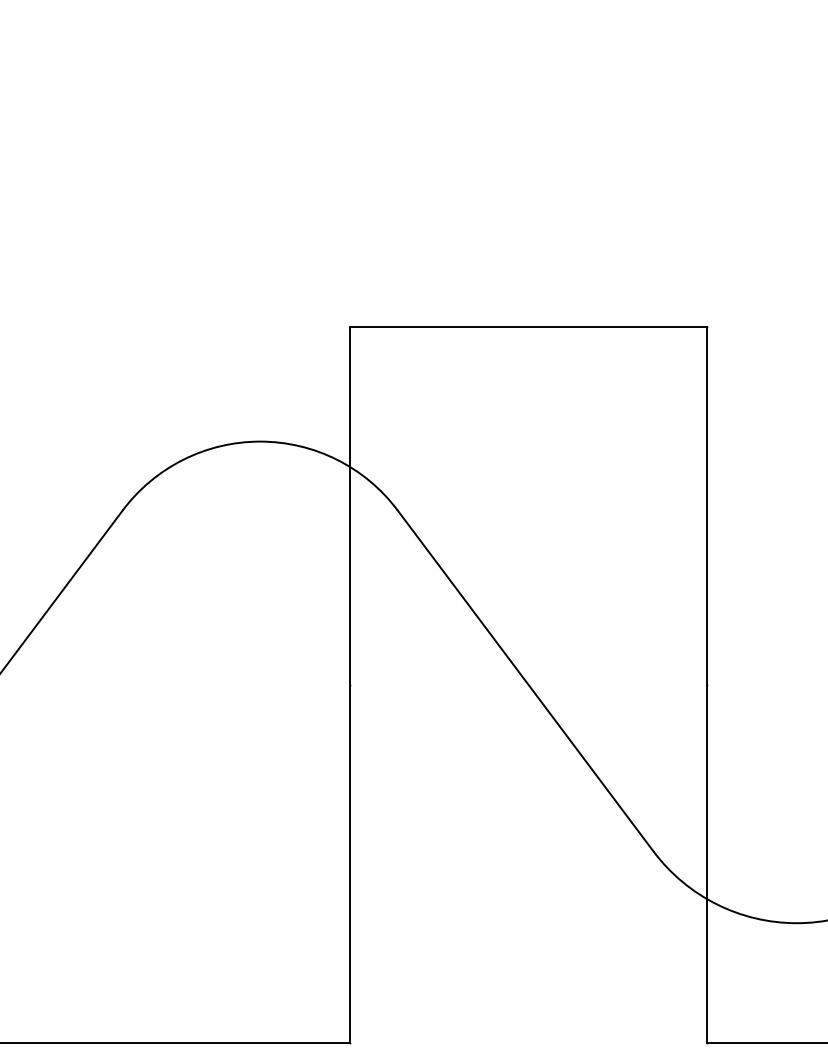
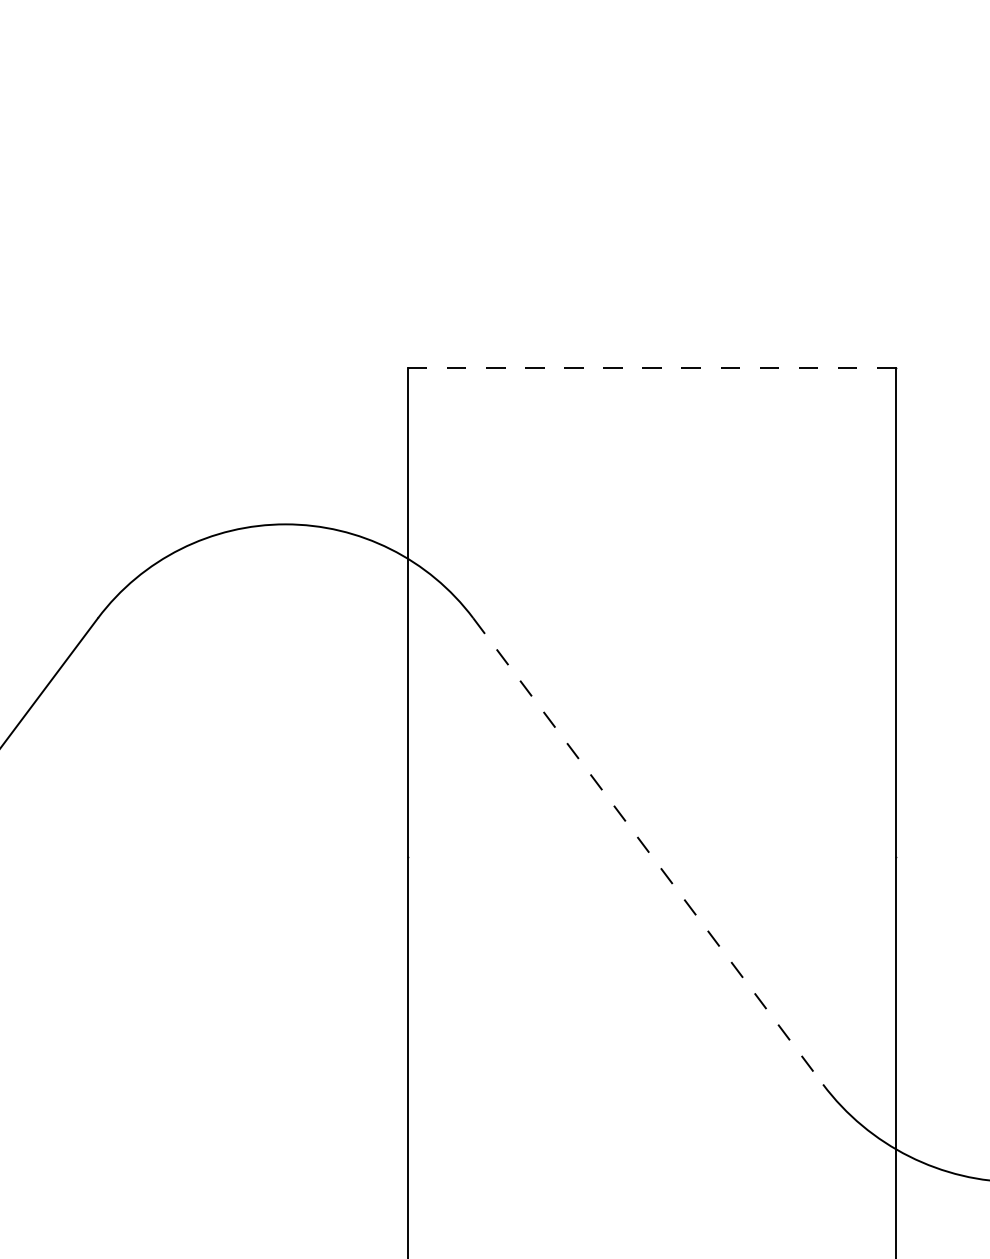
line: (528, 327) -> (652, 368), solid -> dashed
line: (525, 681) -> (648, 852), solid -> dashed

